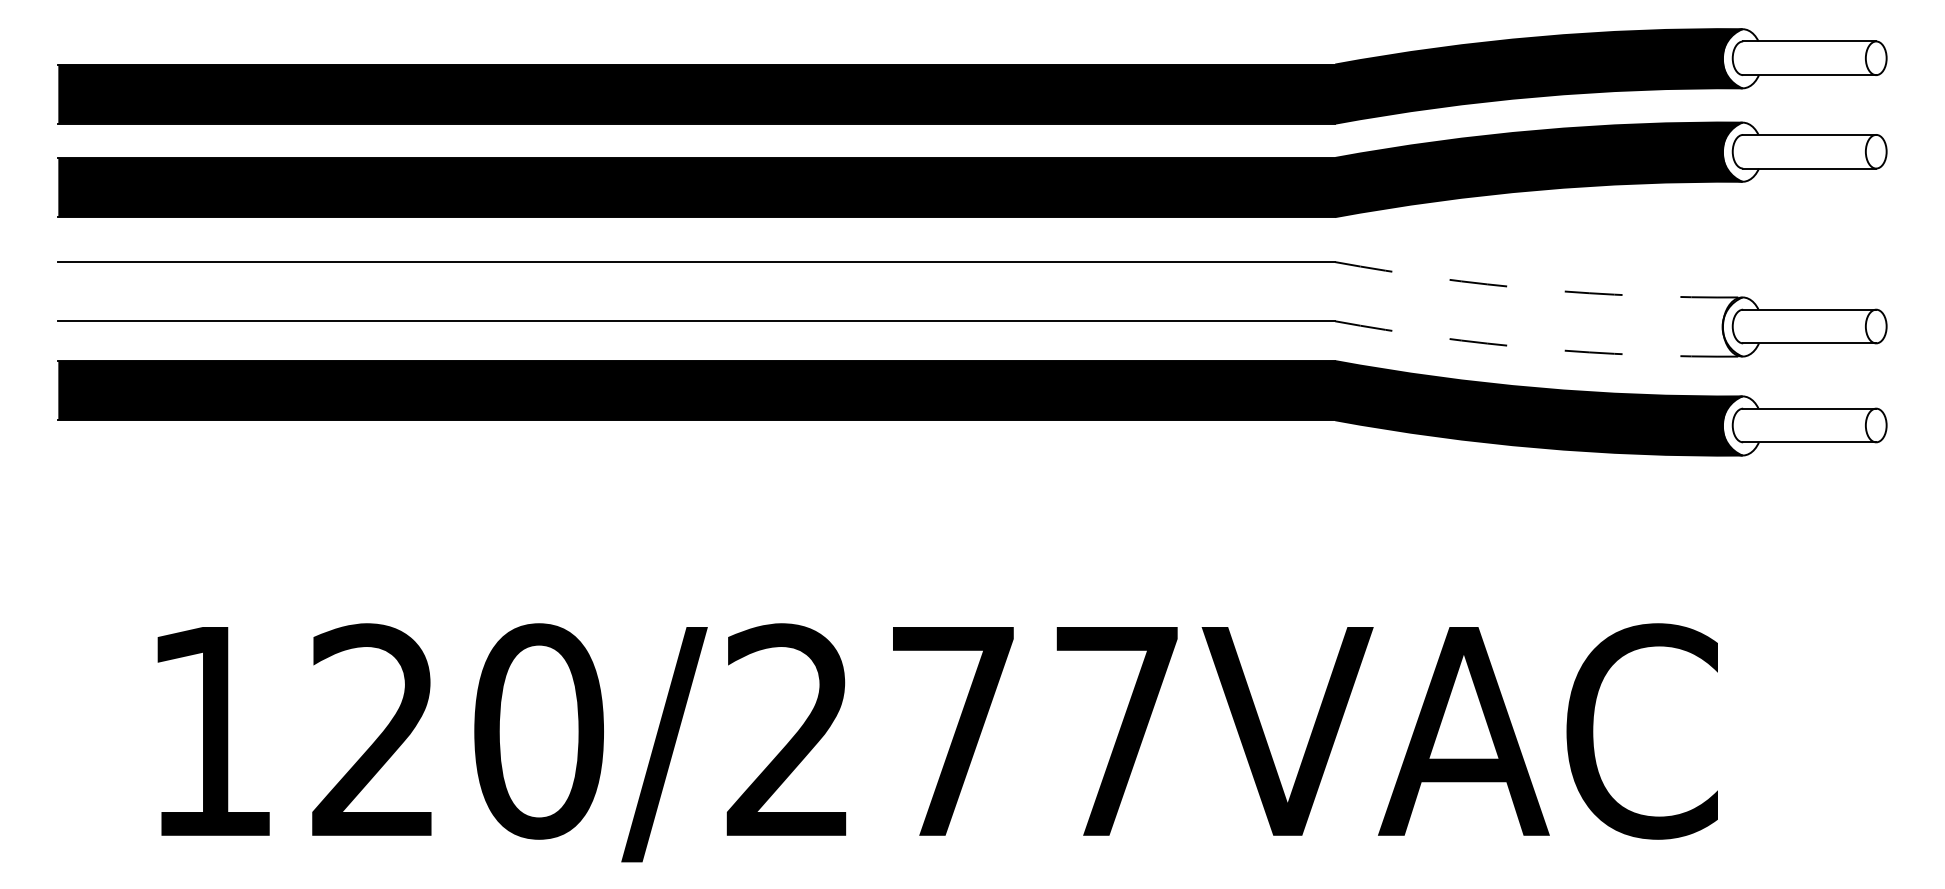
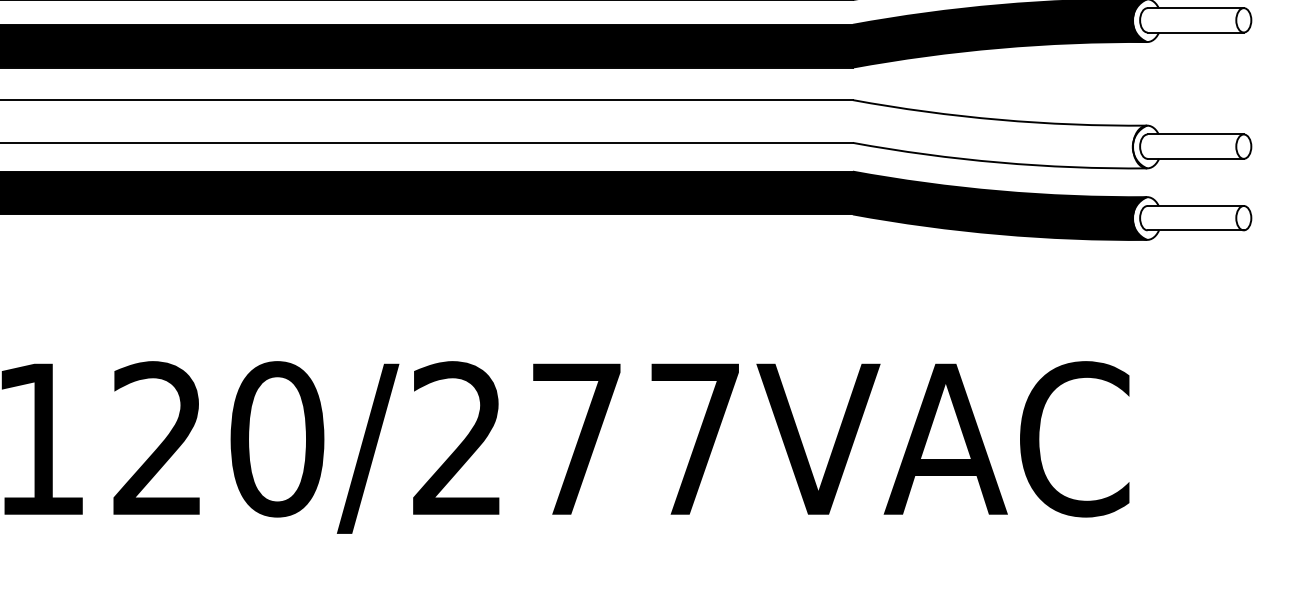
arc: (1538, 289) -> (999, 119), dashed -> solid
arc: (1538, 348) -> (999, 162), dashed -> solid

